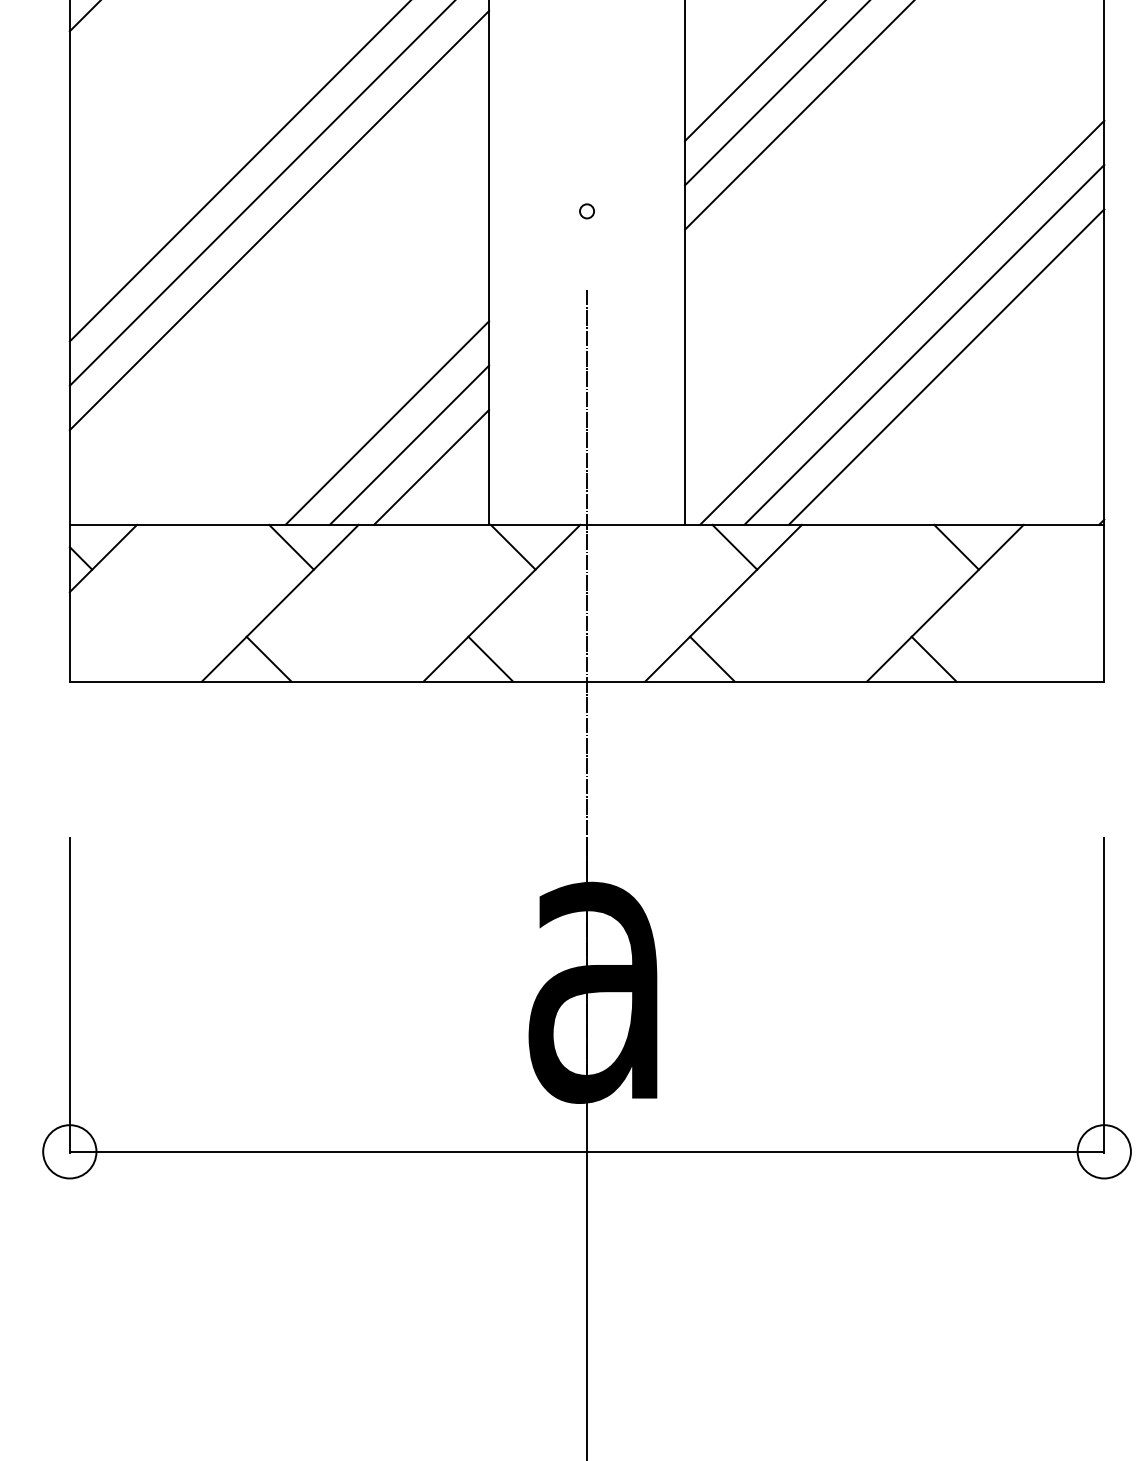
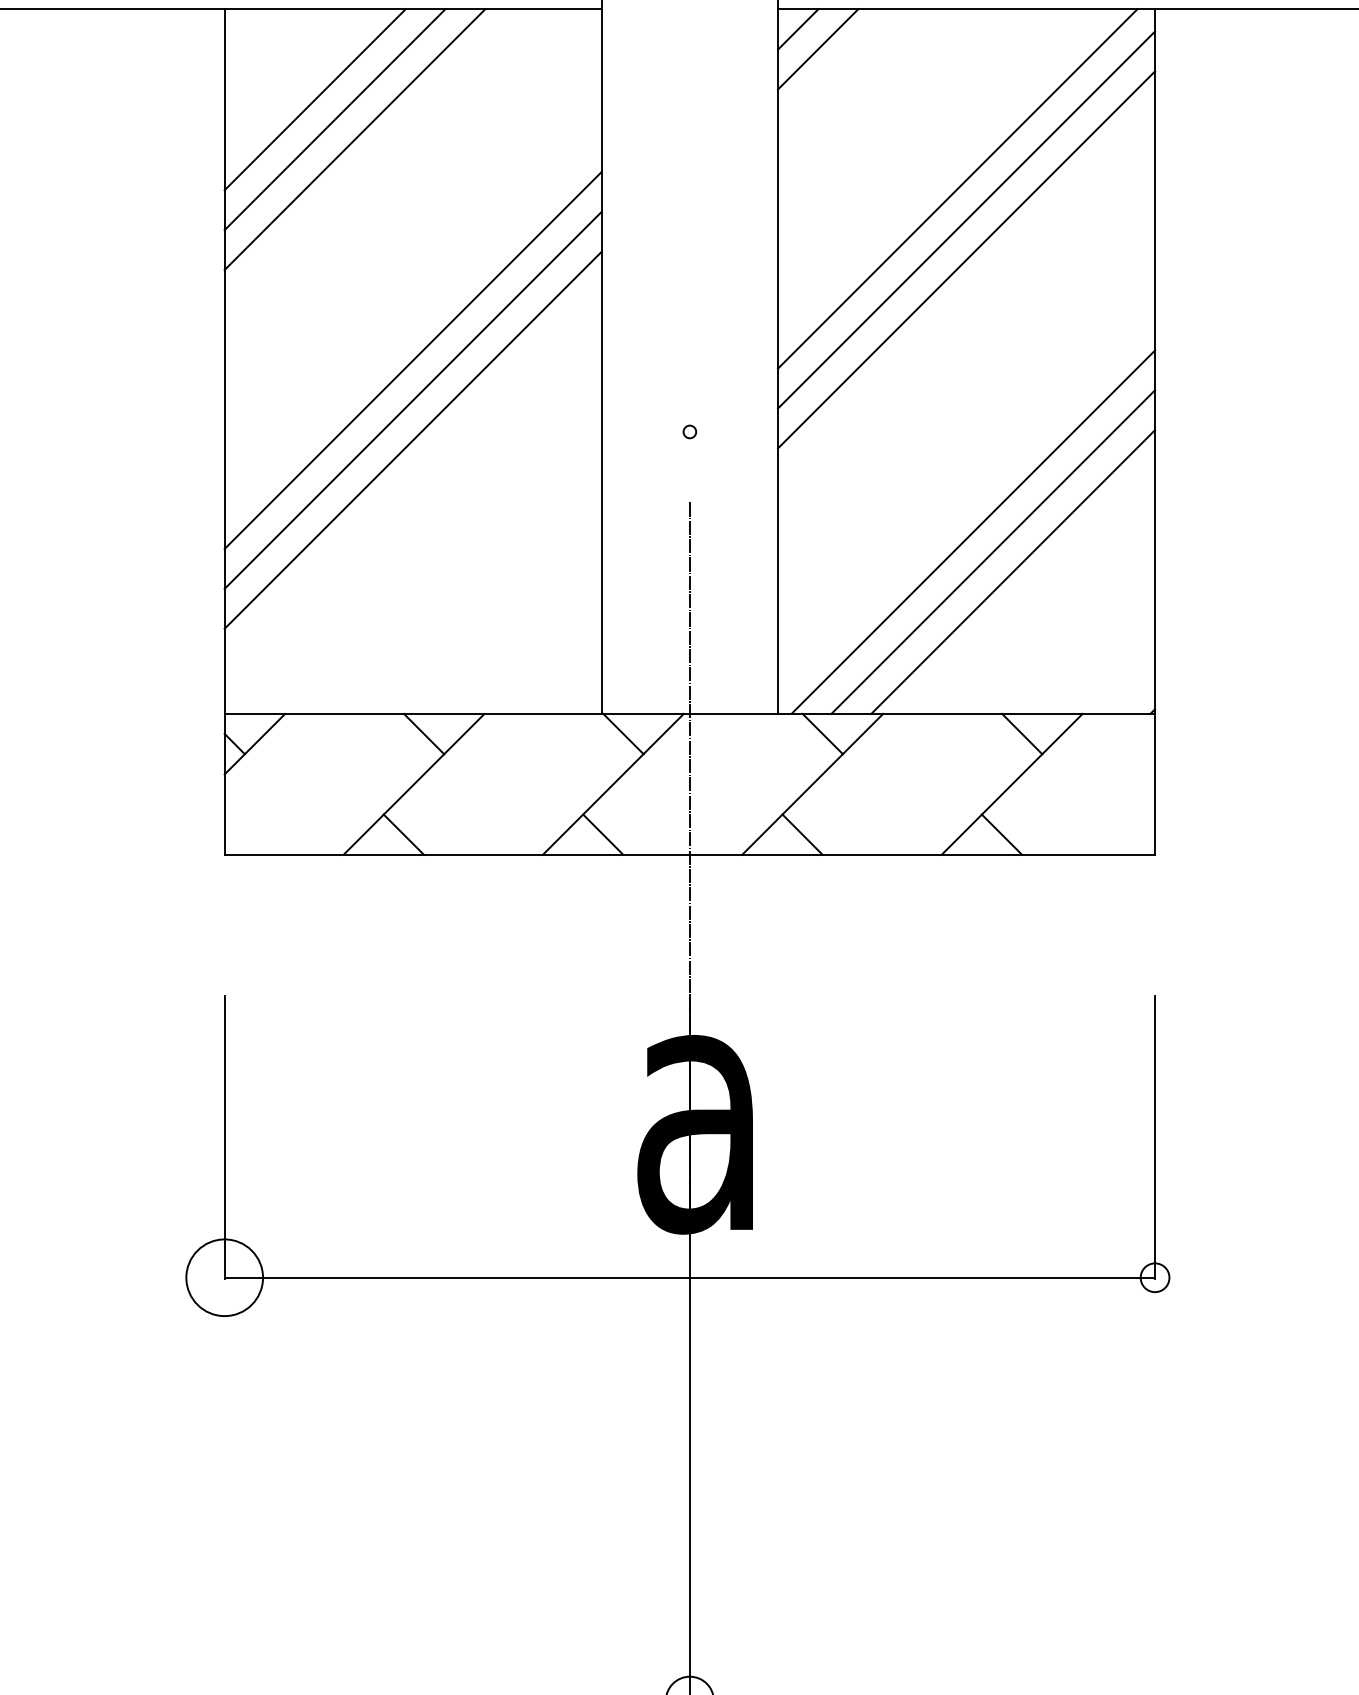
line: (386, 422) -> (509, 621), removed
line: (408, 444) -> (529, 641), removed
line: (430, 466) -> (549, 661), removed
circle: (69, 1151) -> (224, 1277), size x1.6
circle: (1104, 1151) -> (1155, 1277), size x0.6

